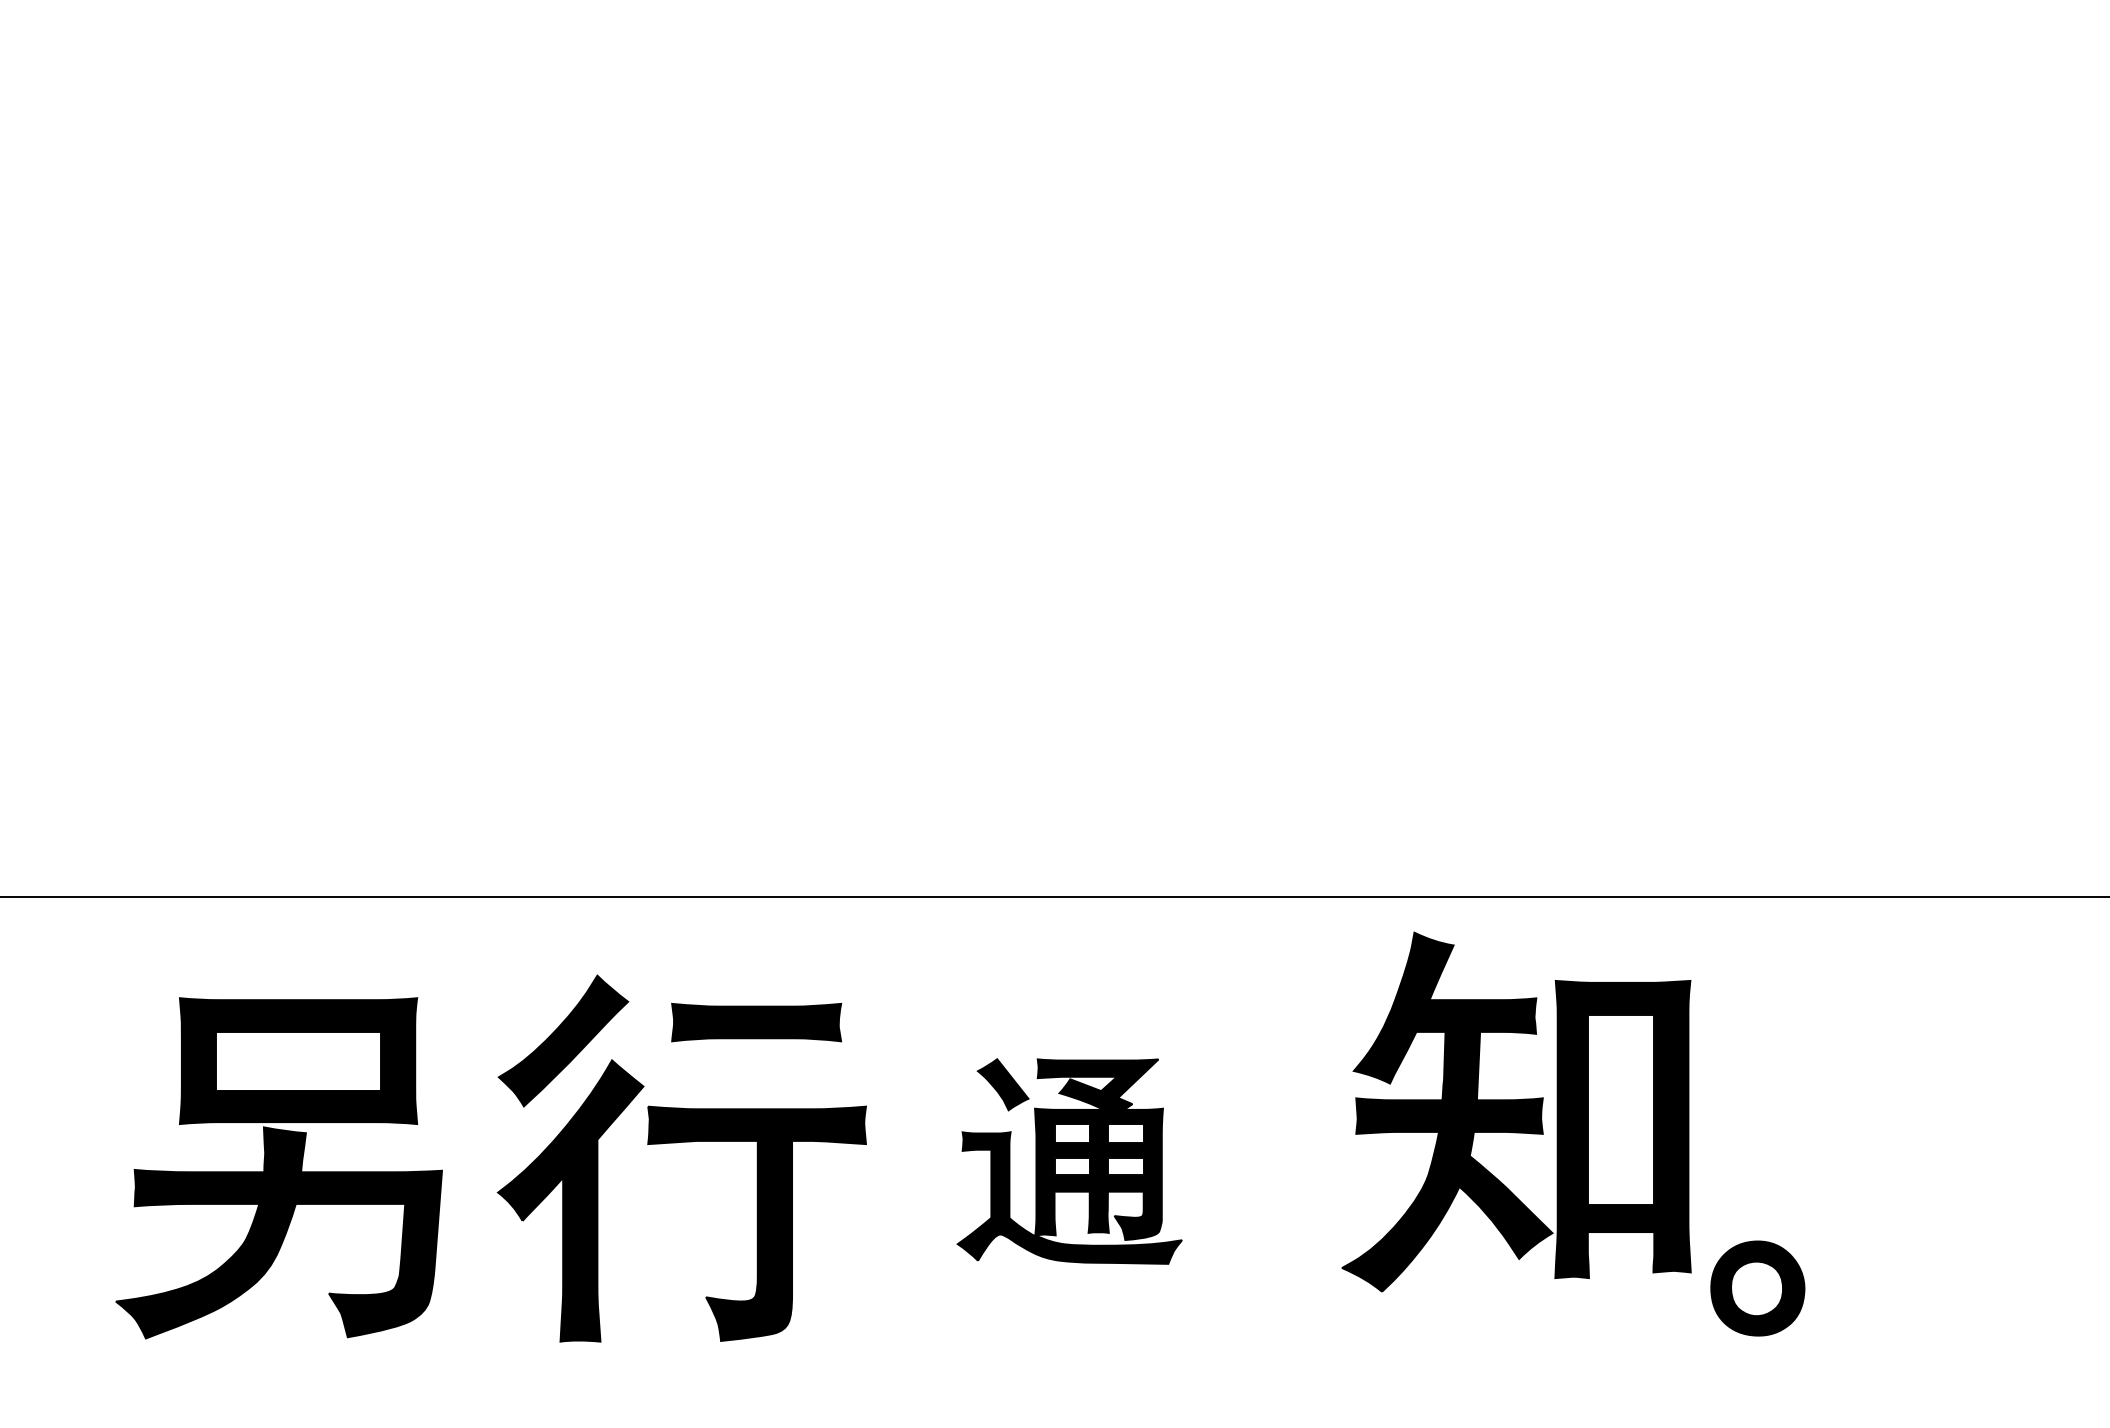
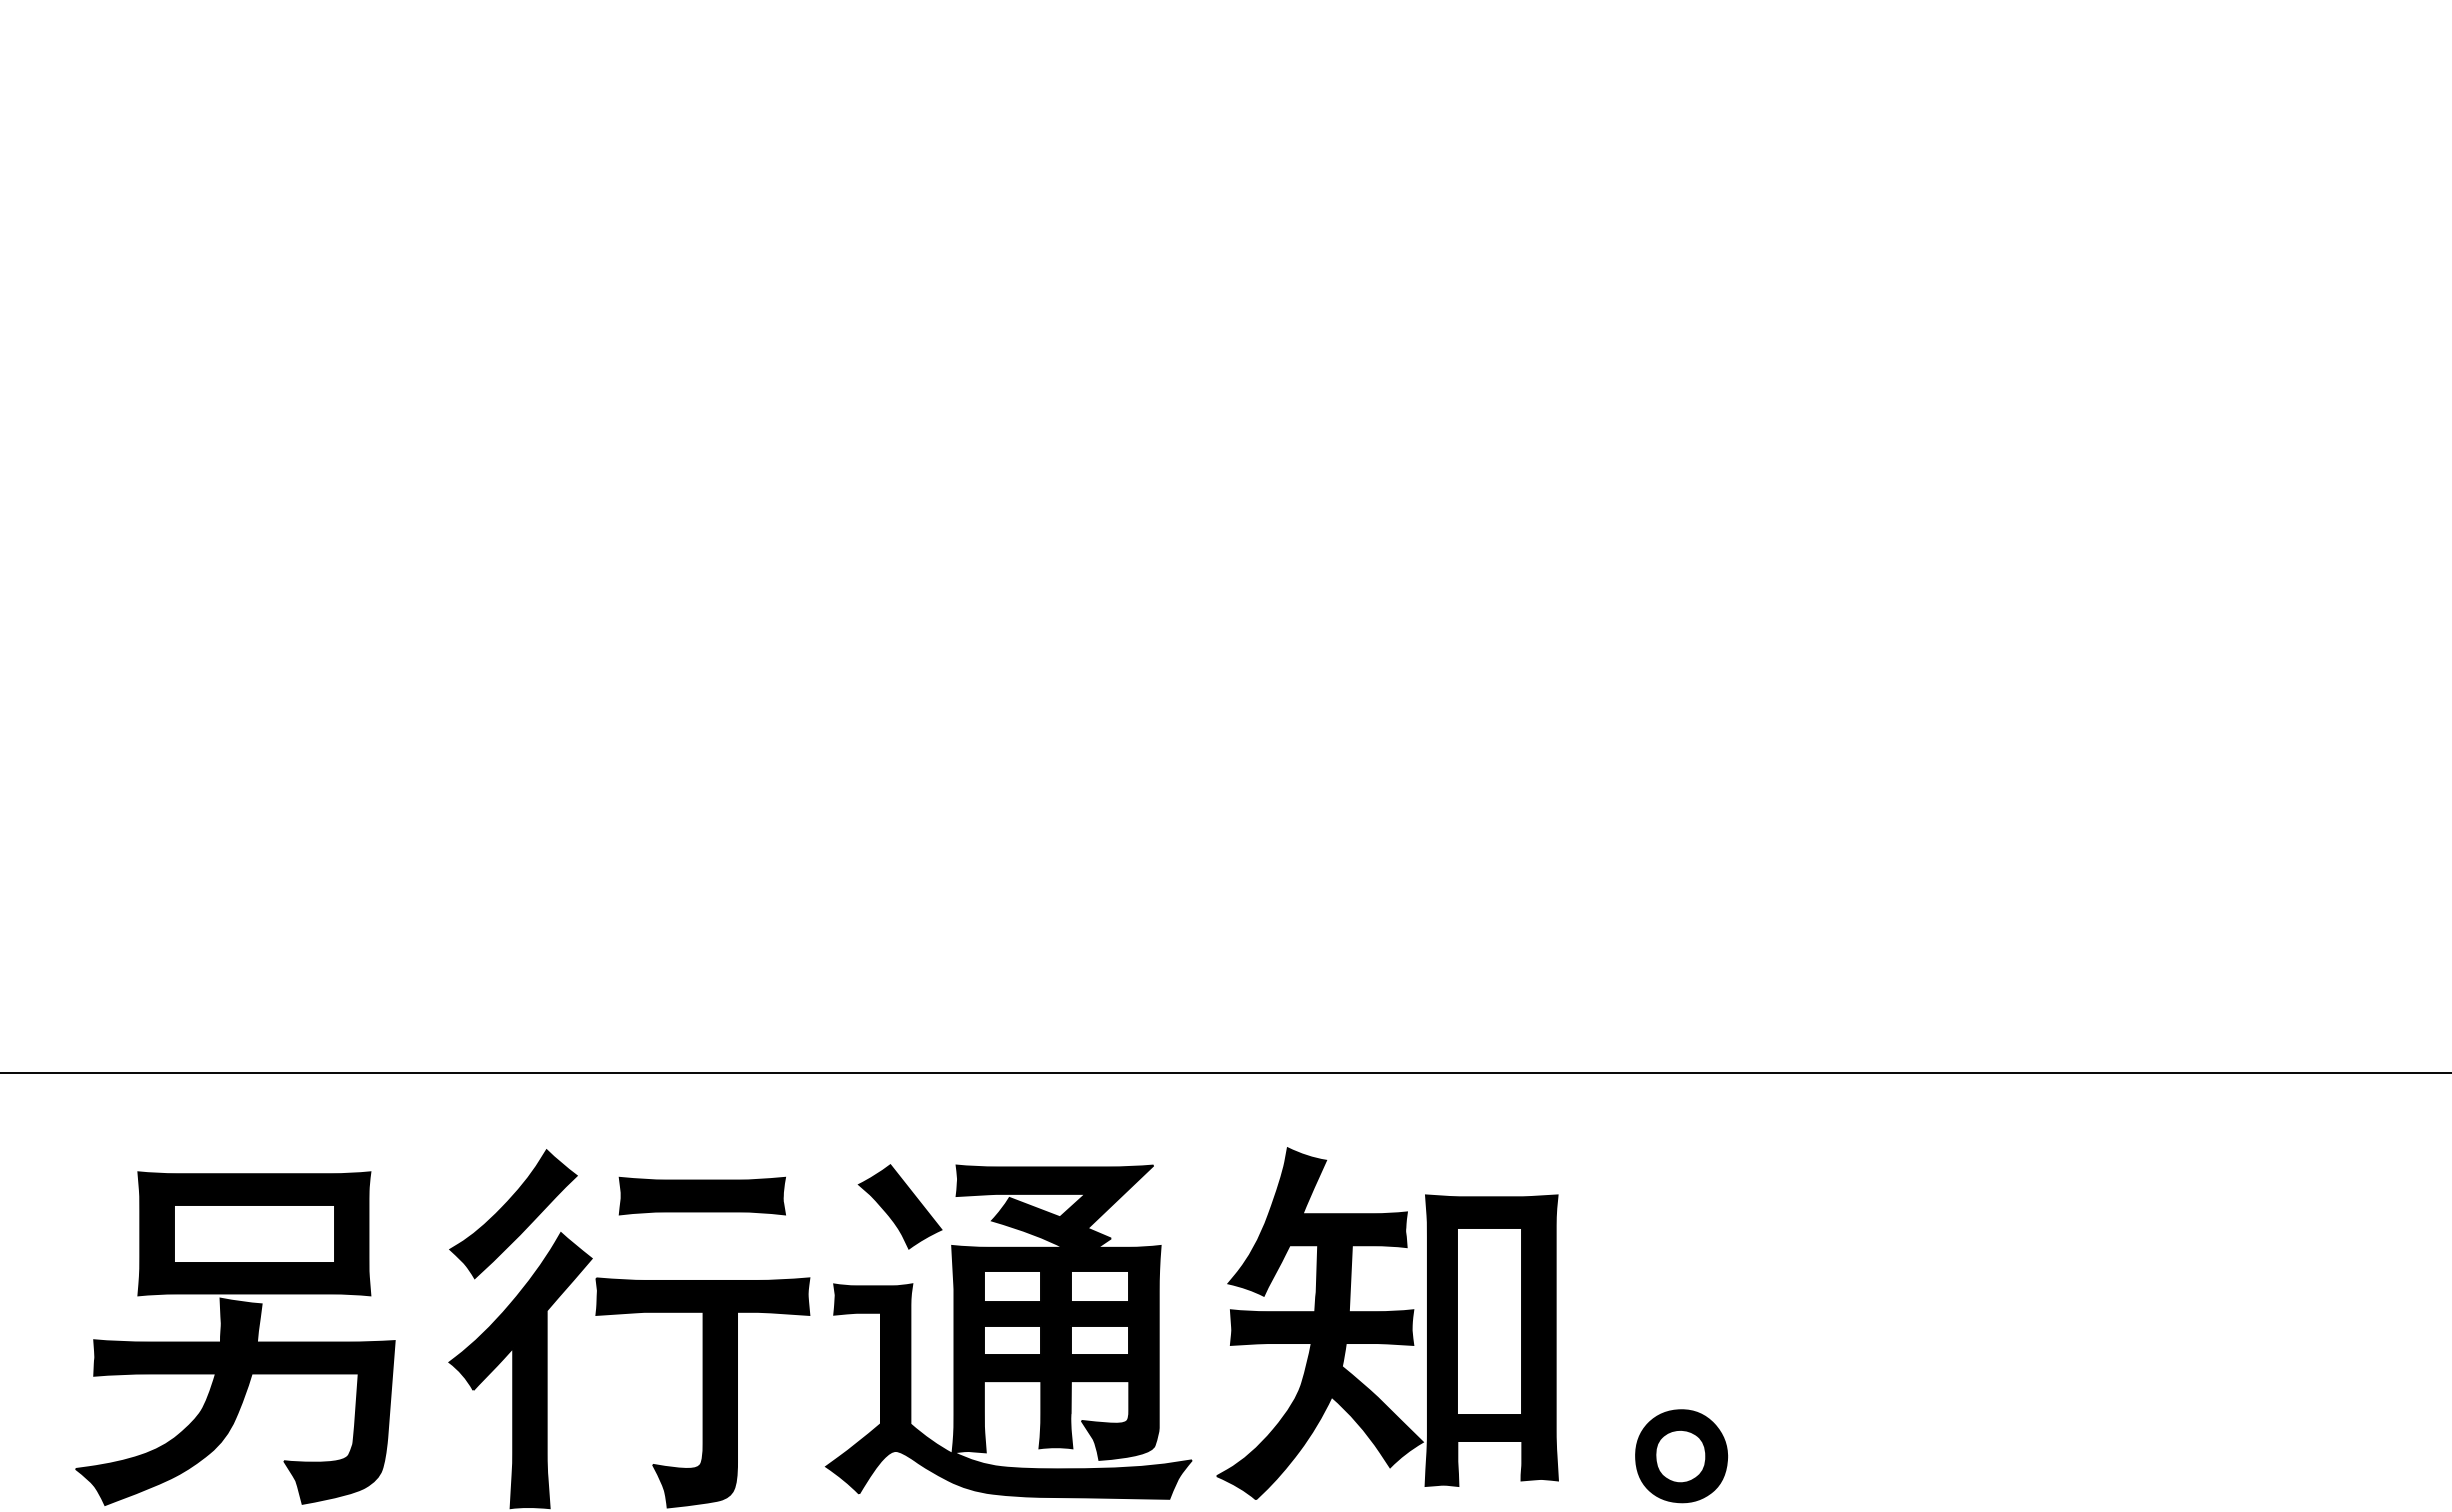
part: (1516, 1111) -> (1387, 1323), moved
part: (1069, 1161) -> (1008, 1331), size x1.67

